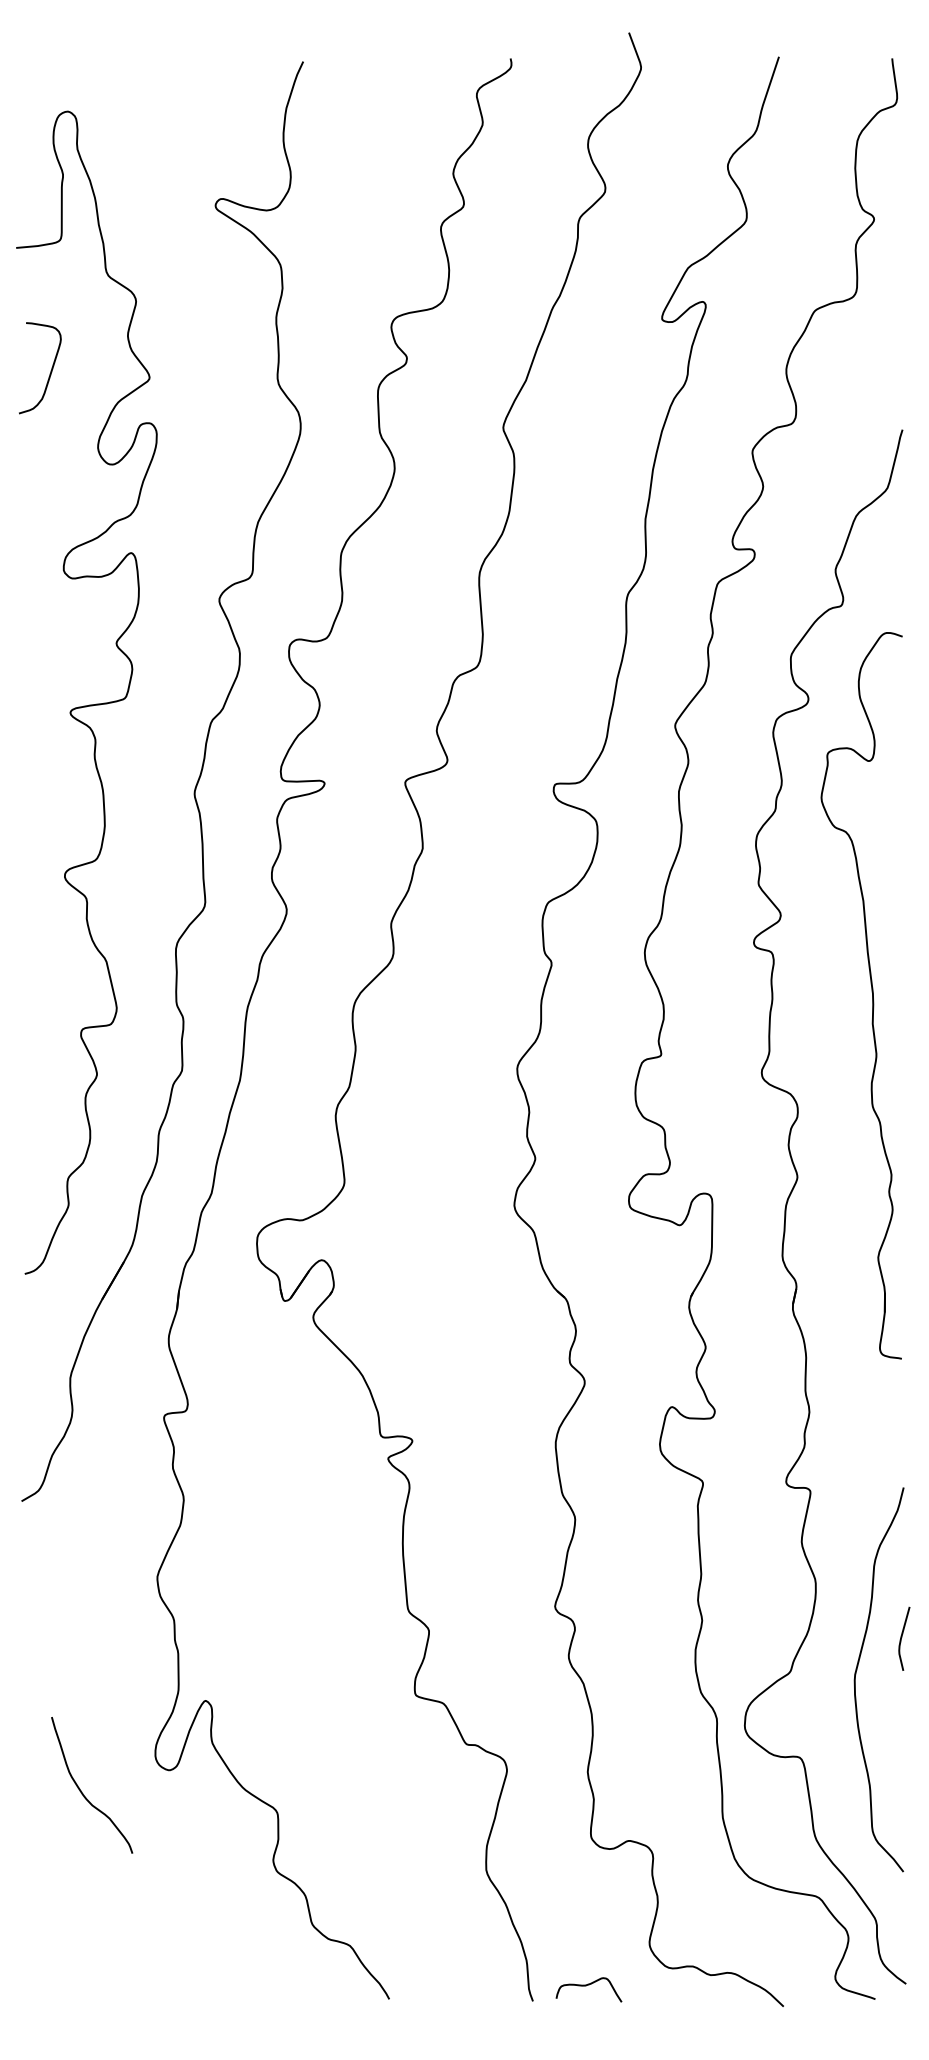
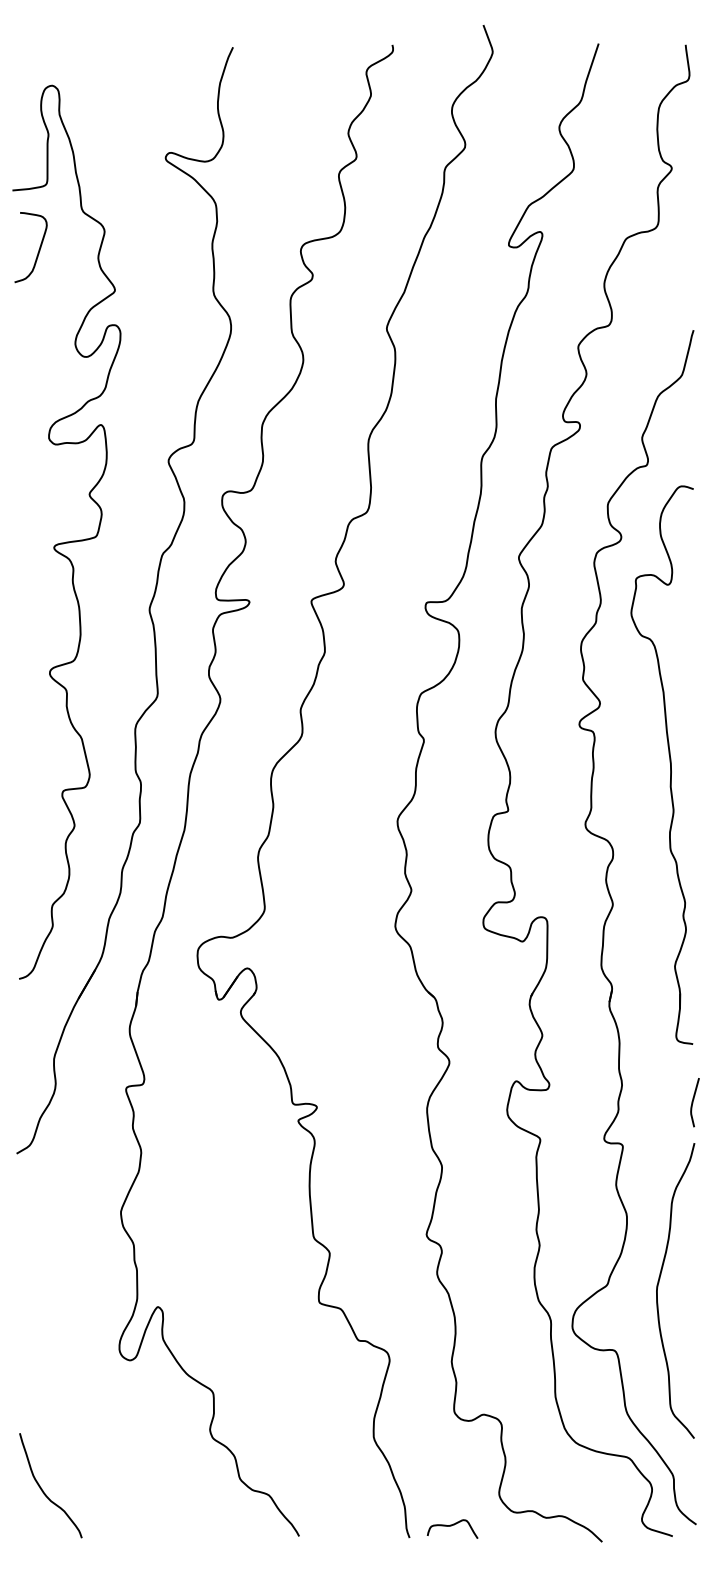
curve: (50, 370) -> (38, 249), moved
curve: (902, 1637) -> (693, 1101), moved
curve: (83, 1793) -> (44, 1491), moved

